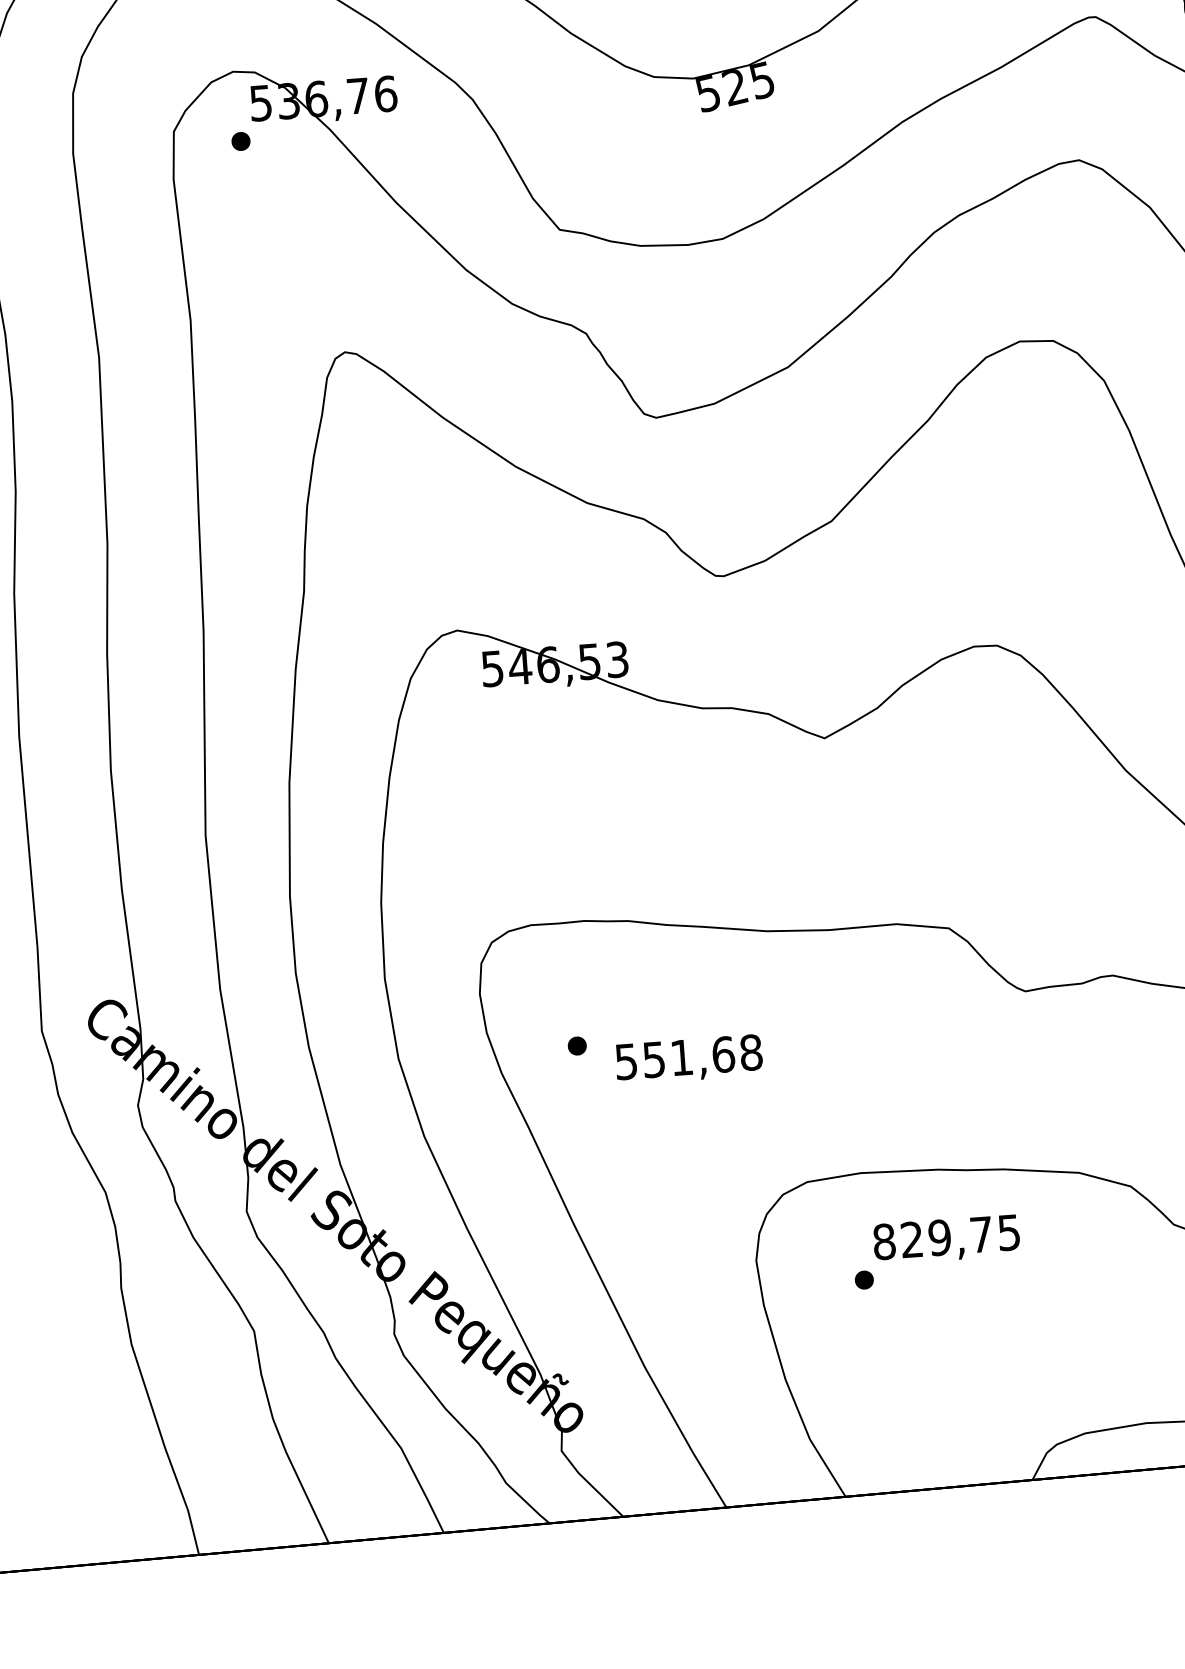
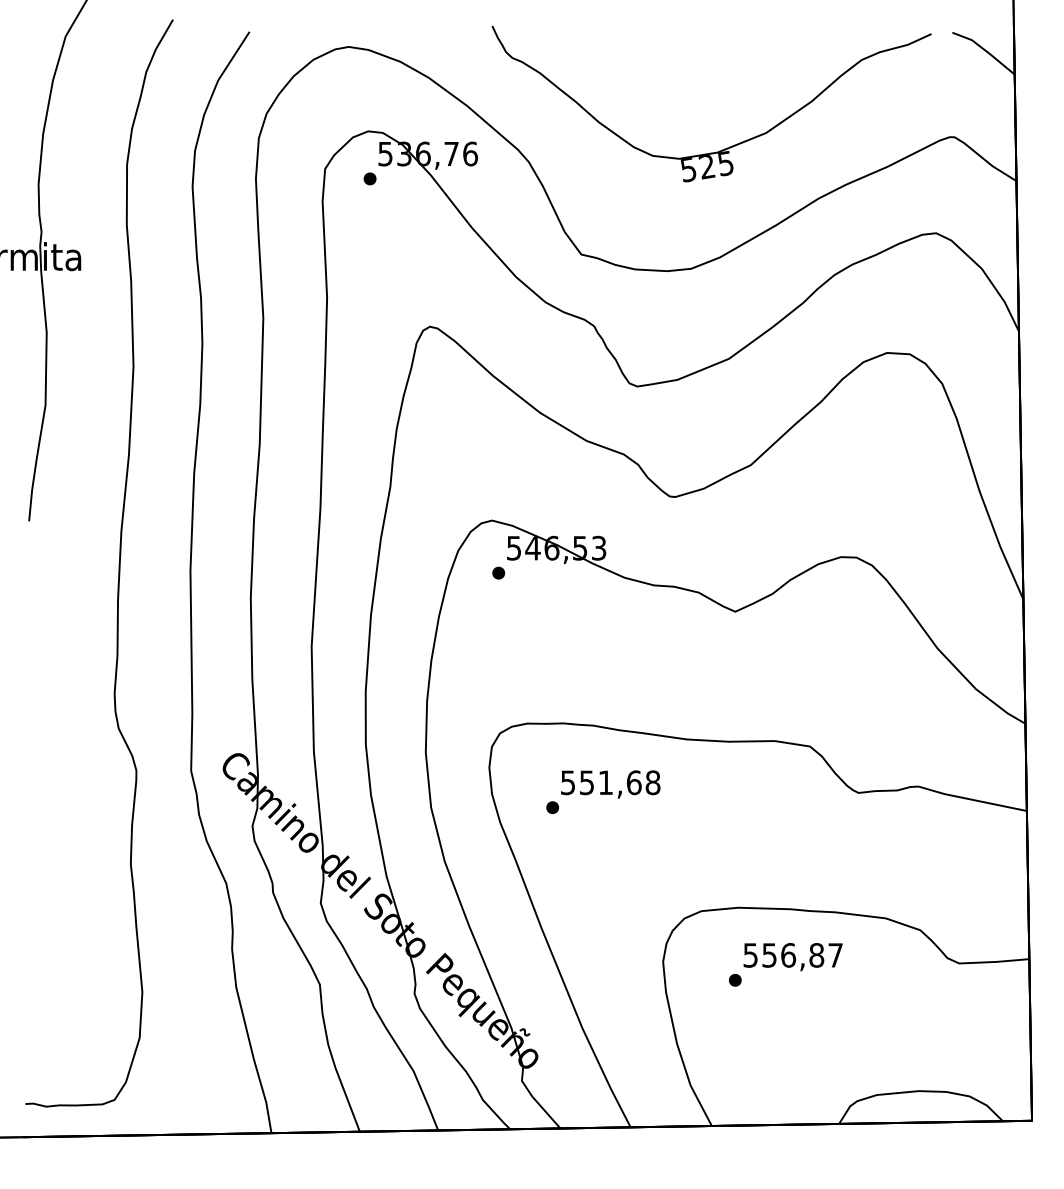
part: (472, 706) -> (498, 572), added
text: (688, 1059) -> (610, 784), moved
text: (945, 1237) -> (792, 955), 829,75 -> 556,87

